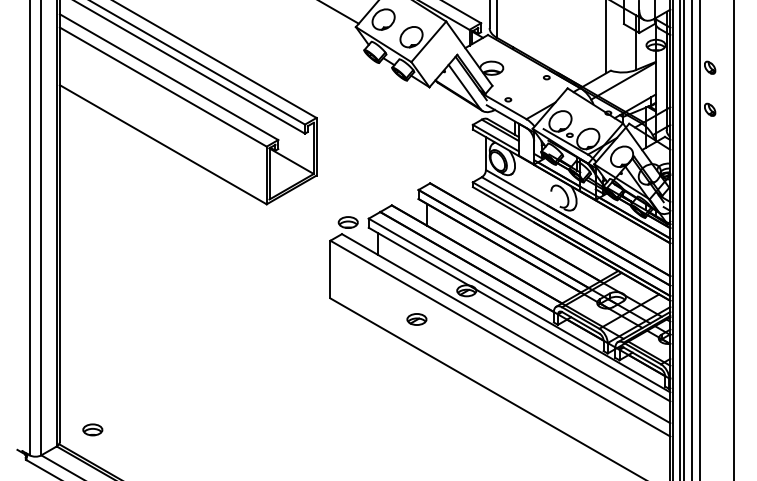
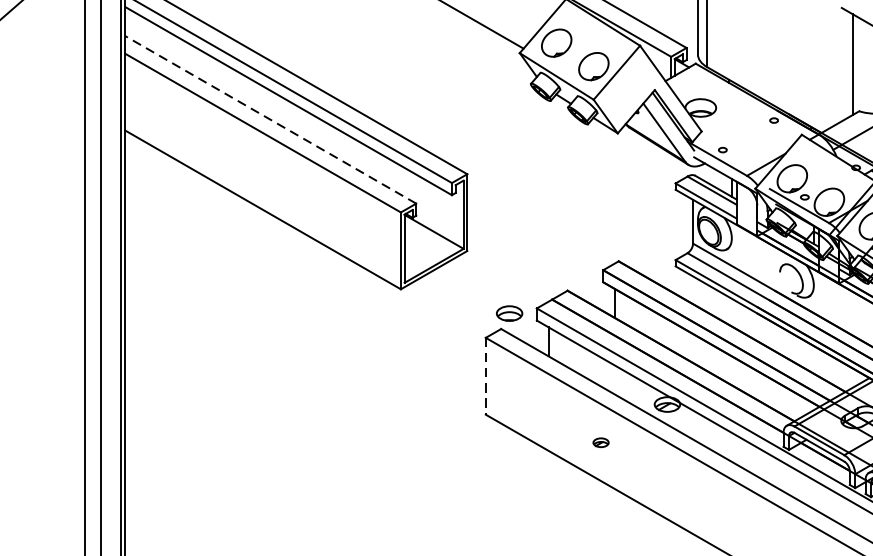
line: (169, 77) -> (271, 120), solid -> dashed
line: (330, 269) -> (485, 376), solid -> dashed
part: (416, 319) -> (600, 442), size x0.6

